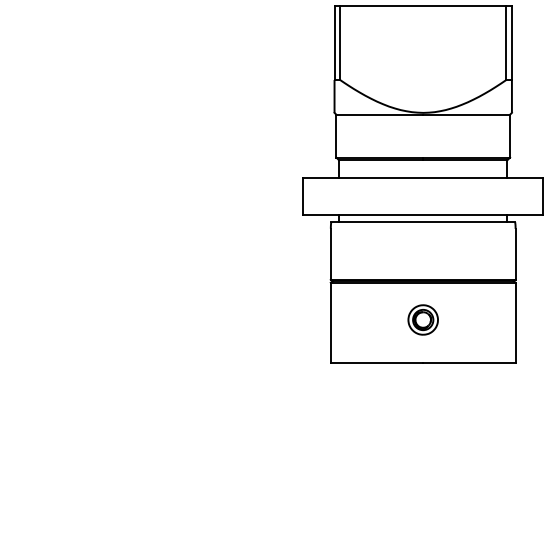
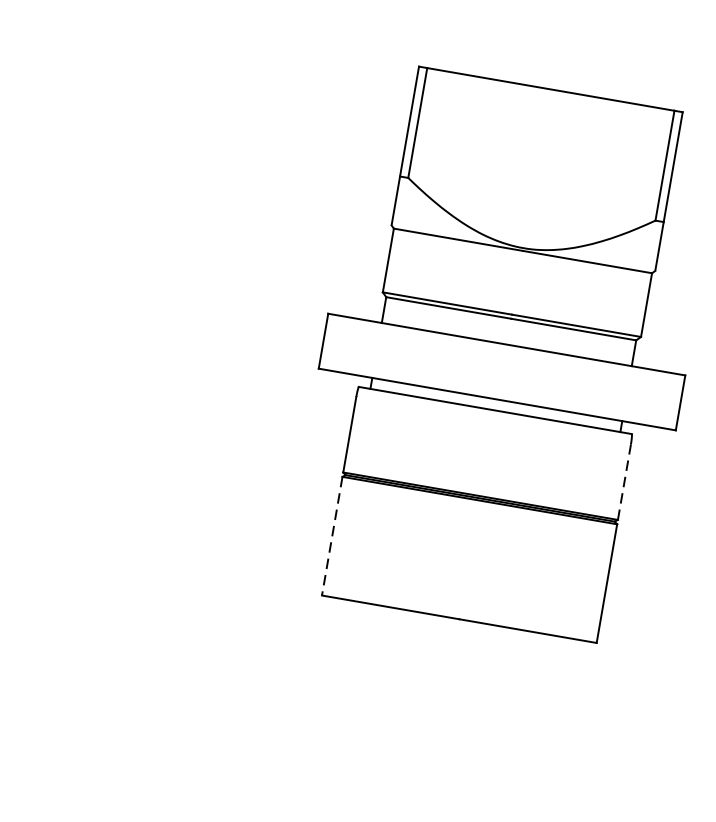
line: (515, 253) -> (624, 480), solid -> dashed
part: (422, 319) -> (469, 555), removed
line: (330, 322) -> (331, 535), solid -> dashed

